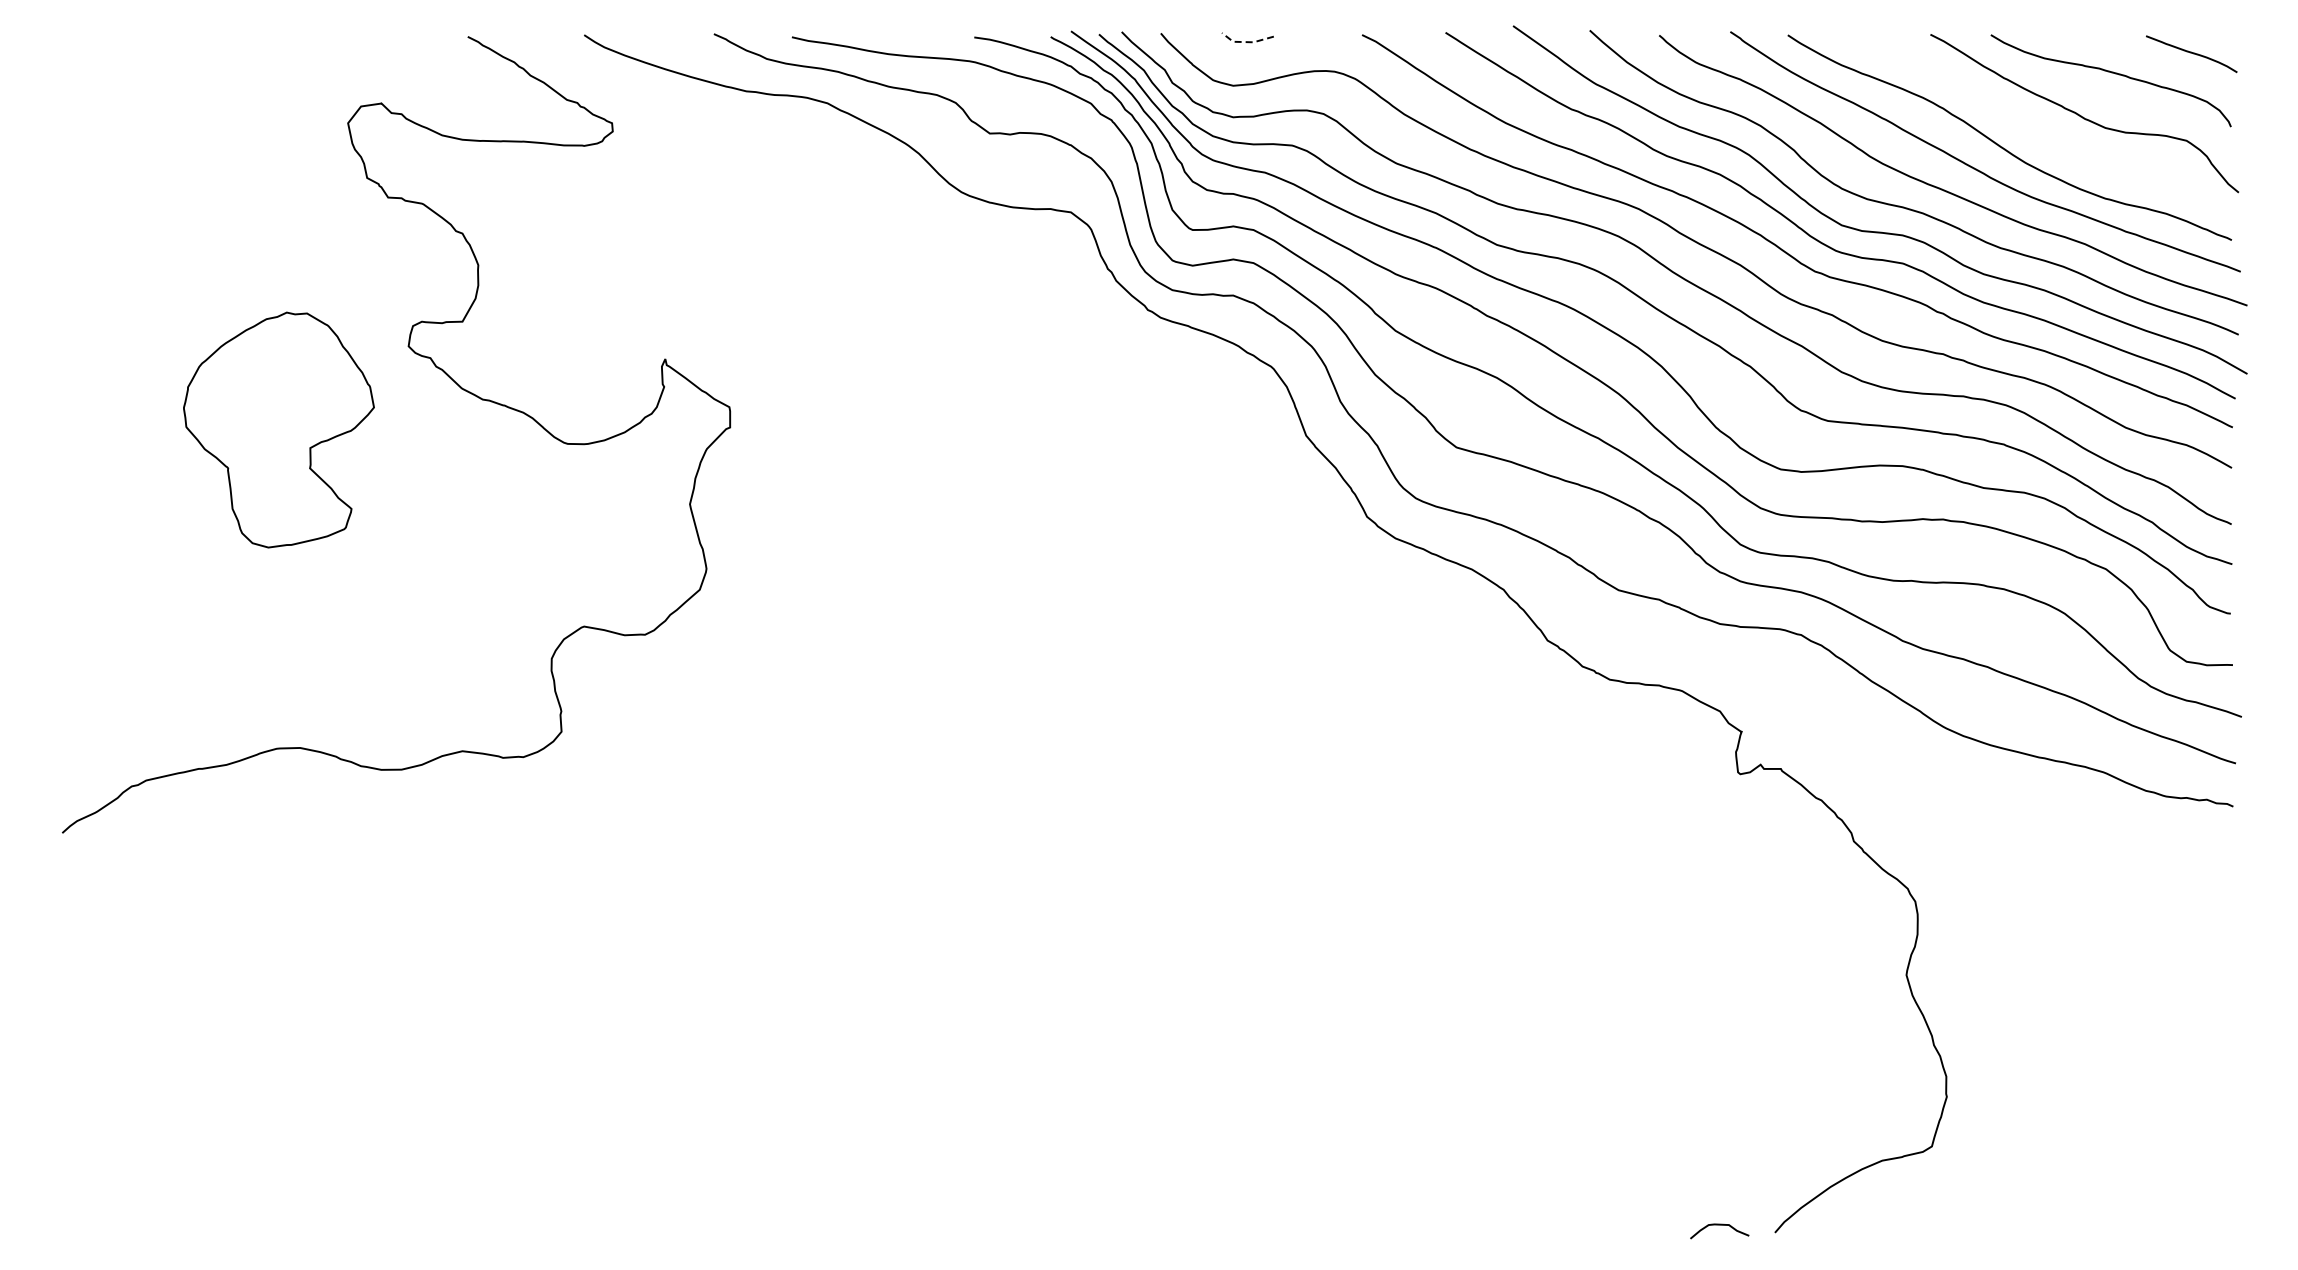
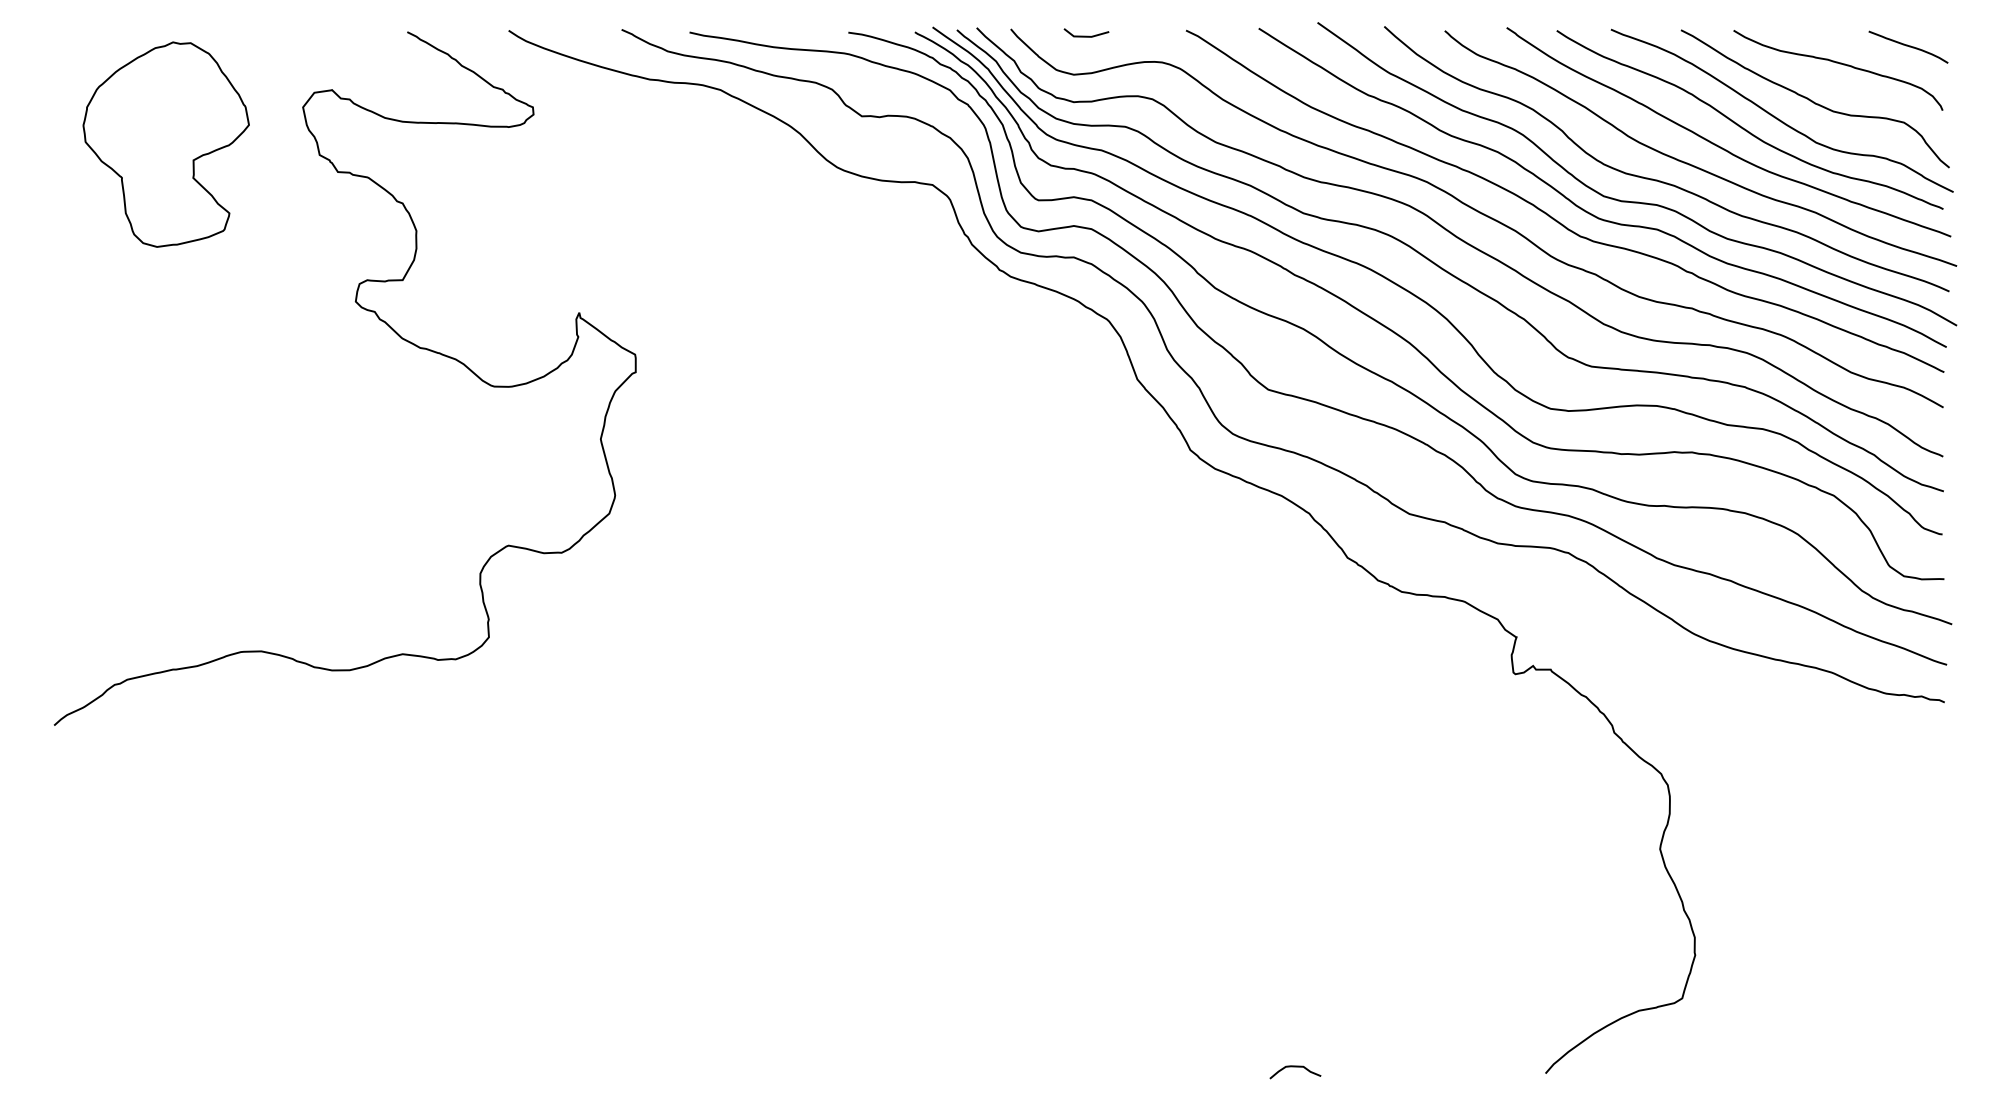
line: (1246, 42) -> (1085, 37), dashed -> solid
curve: (2040, 134) -> (1776, 117), added
part: (278, 429) -> (165, 144), moved
curve: (1719, 1225) -> (1295, 1067), moved

